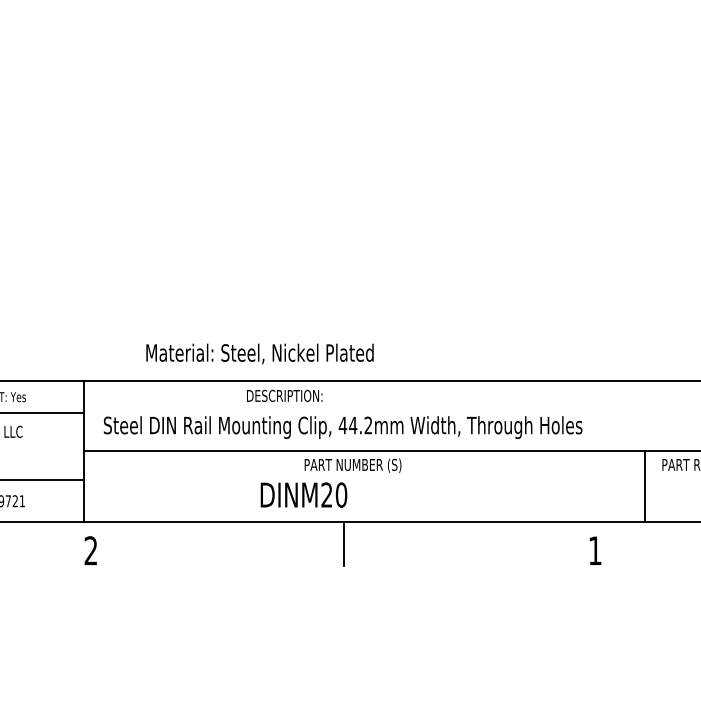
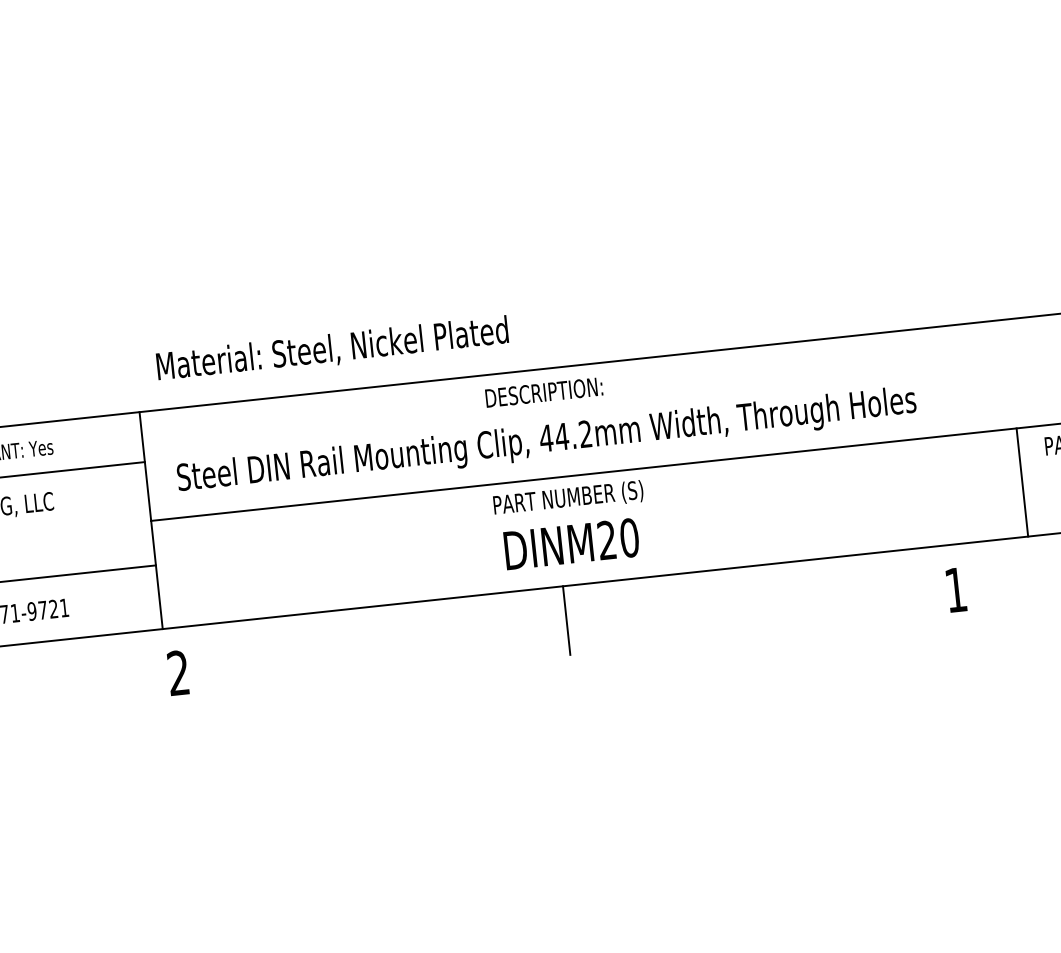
text: (259, 353) -> (331, 349), moved
text: (284, 395) -> (543, 391), moved
text: (303, 494) -> (570, 543), moved

